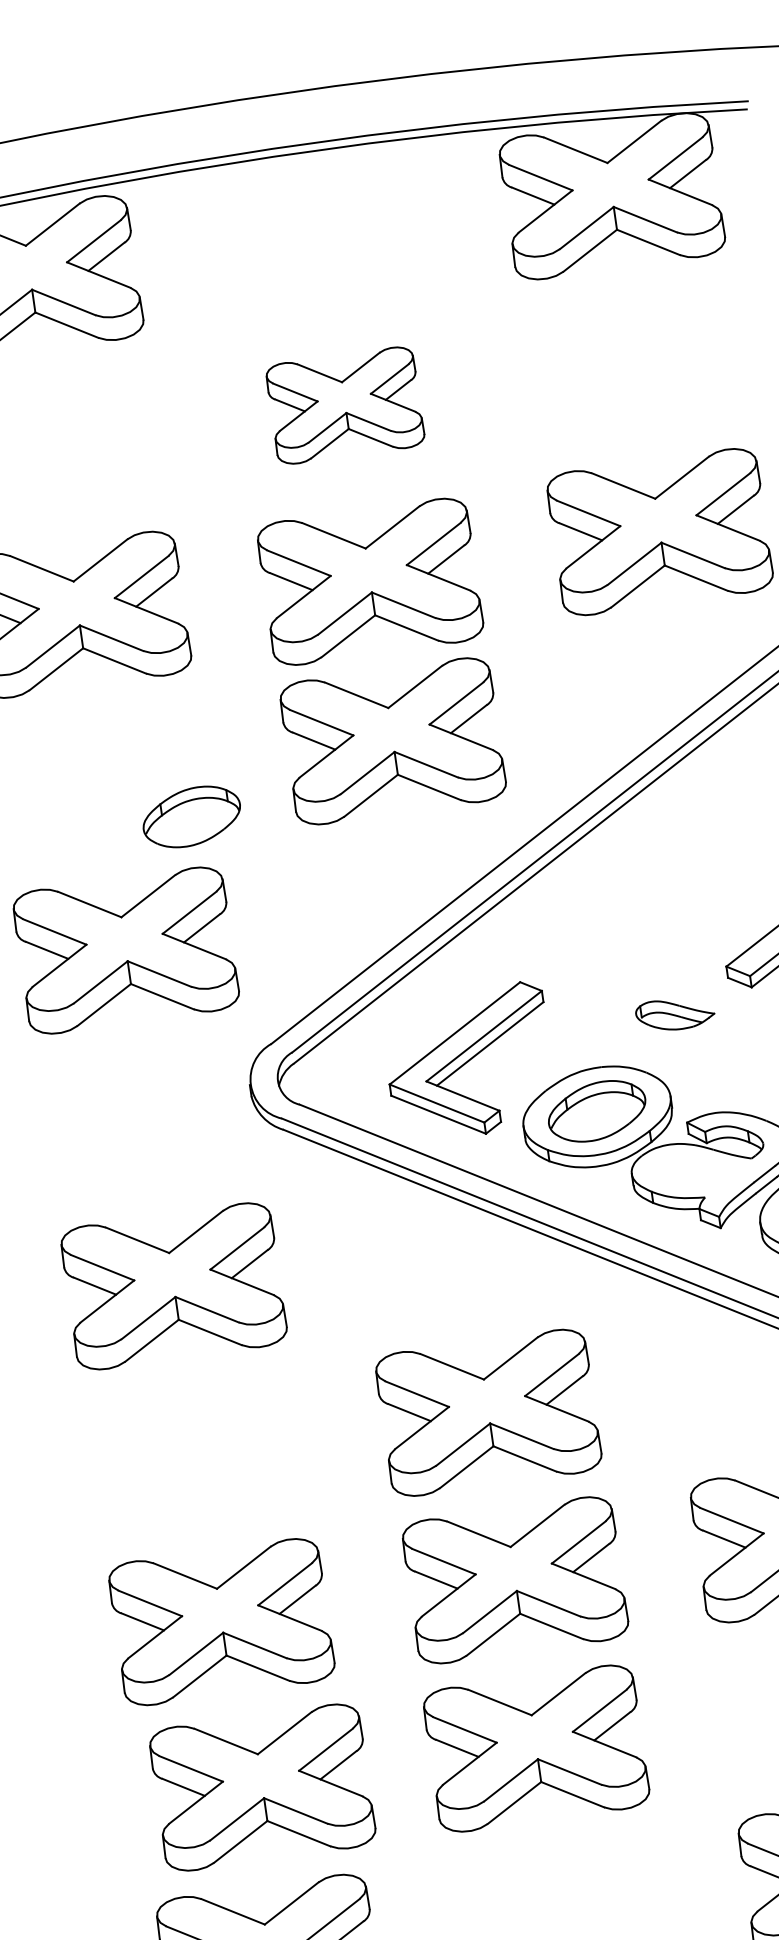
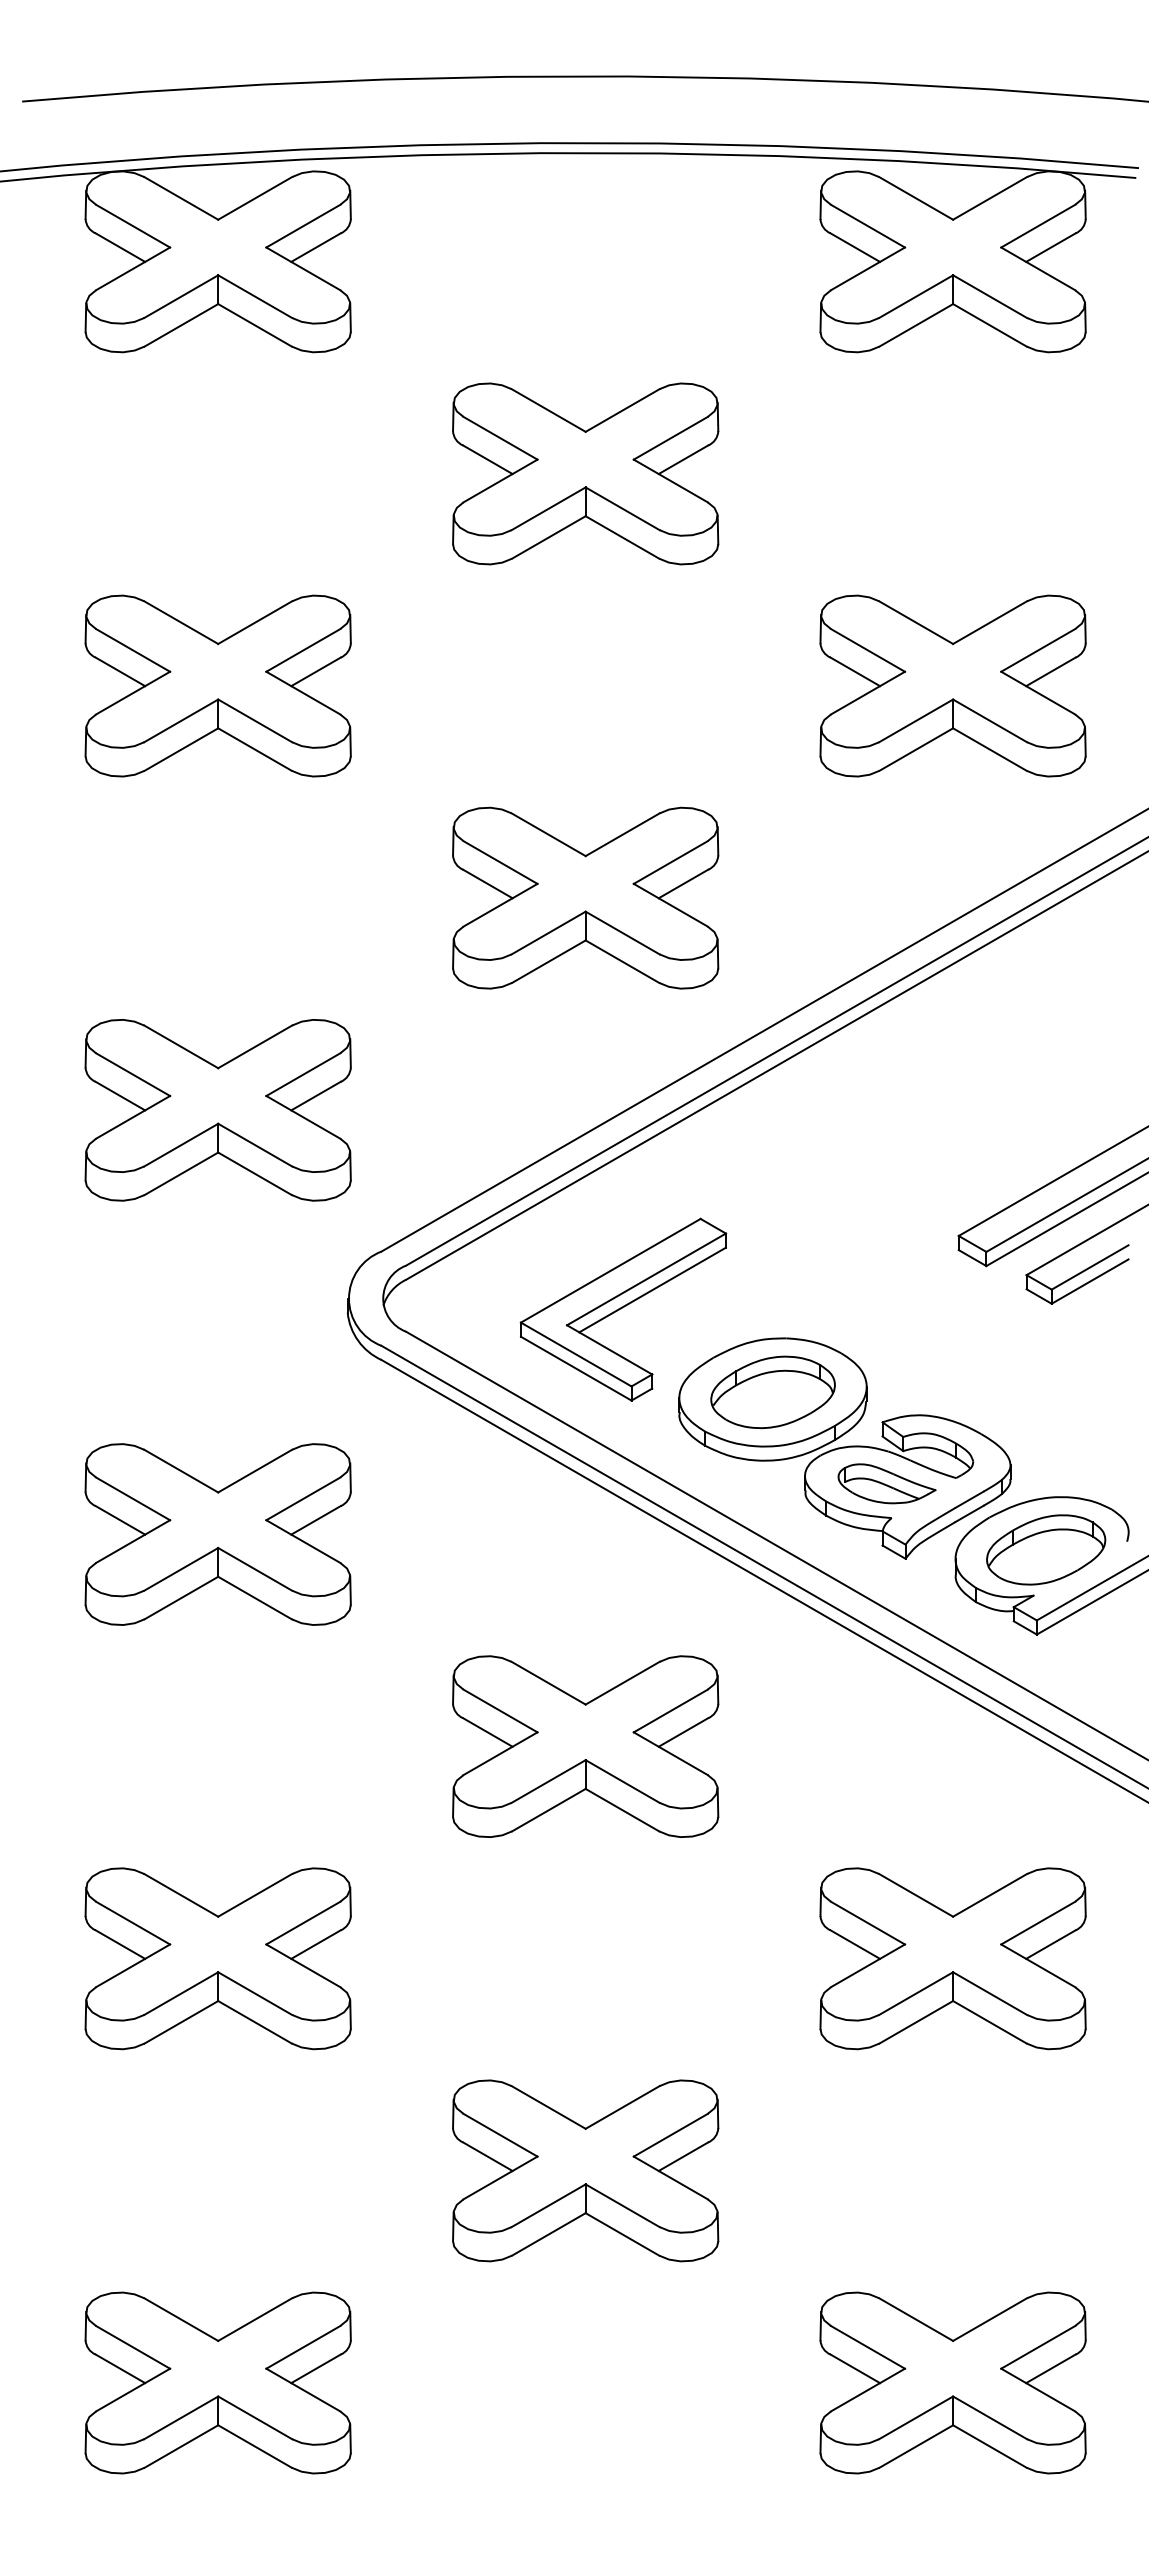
part: (345, 405) -> (585, 473), size x1.43
part: (370, 581) -> (585, 696), removed
part: (191, 817) -> (322, 956), removed
part: (674, 1013) -> (886, 1483), moved
part: (514, 1580) -> (588, 1958), removed
part: (262, 1787) -> (239, 2170), removed

